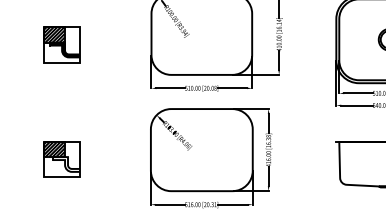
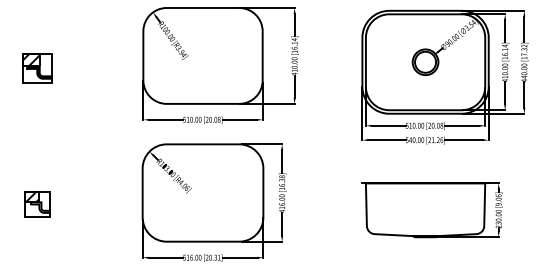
part: (61, 45) -> (36, 68), size x0.7
part: (61, 158) -> (36, 203), size x0.6

